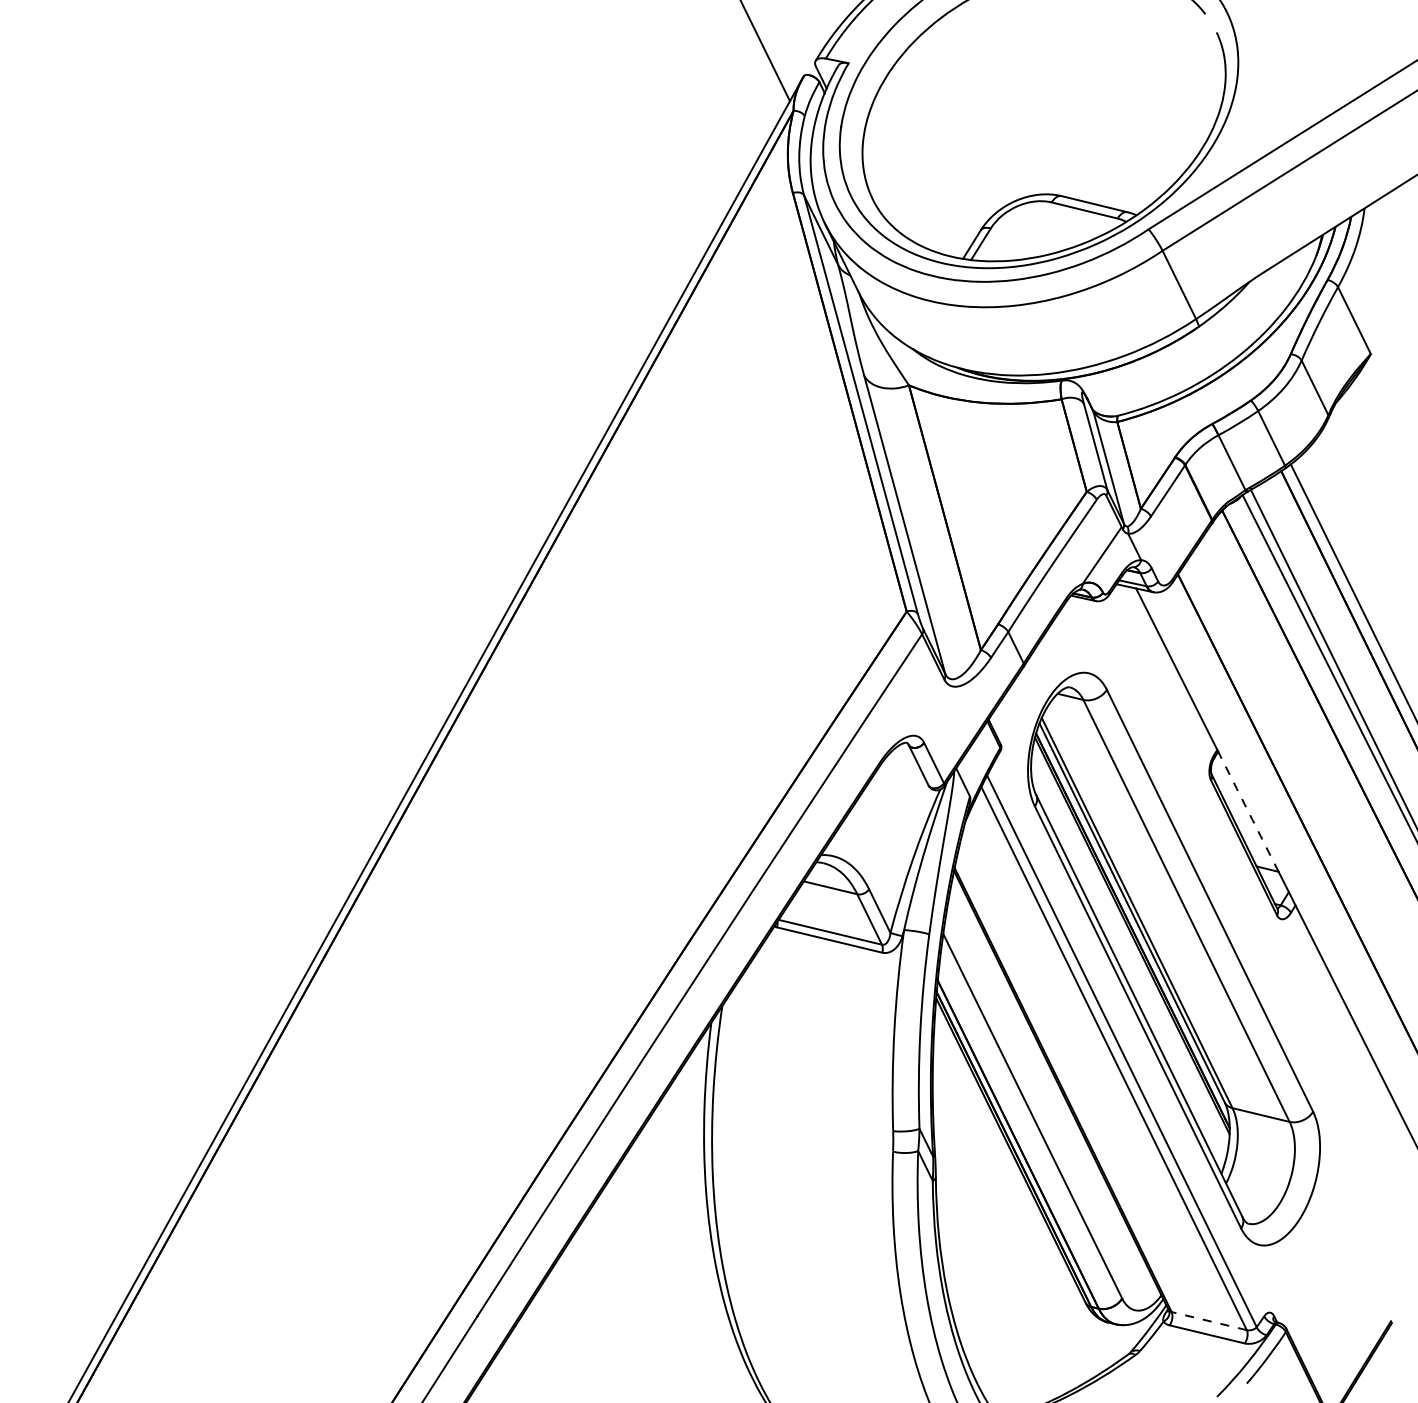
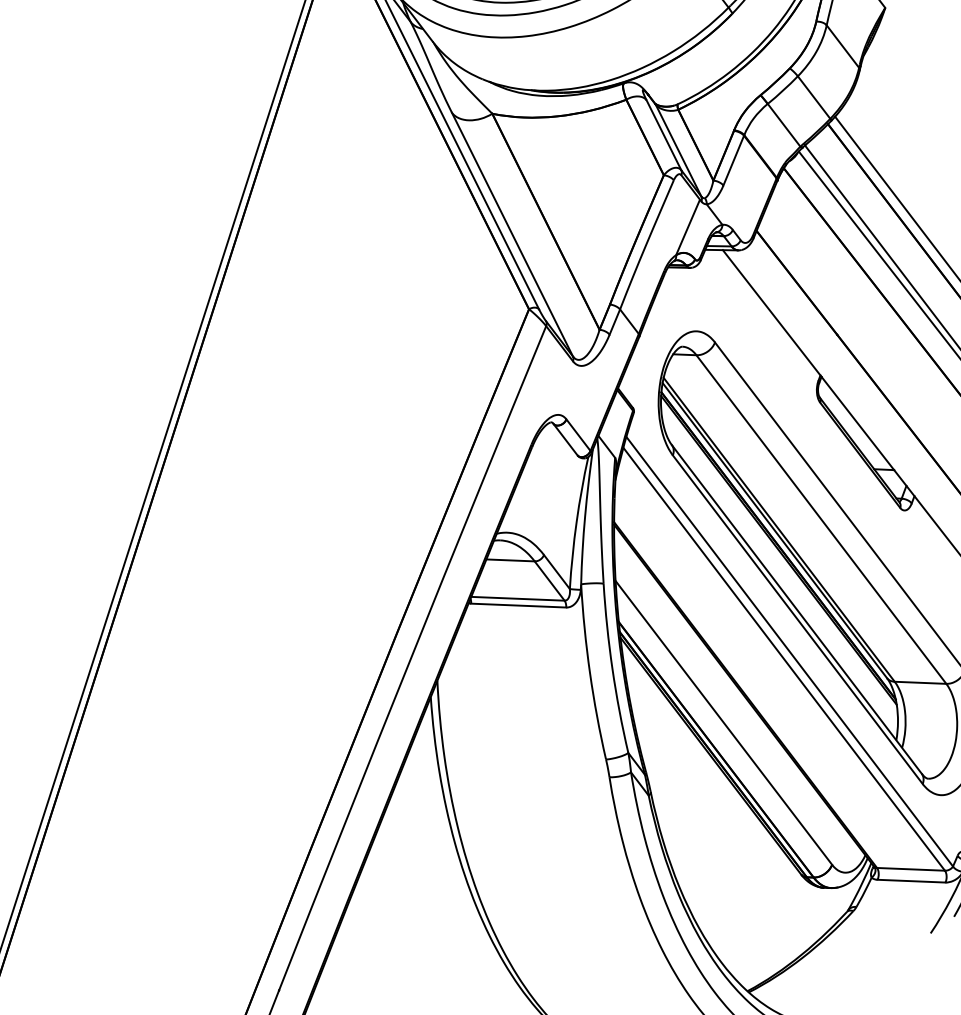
line: (1248, 811) -> (857, 423), dashed -> solid
line: (1209, 1321) -> (911, 869), dashed -> solid

